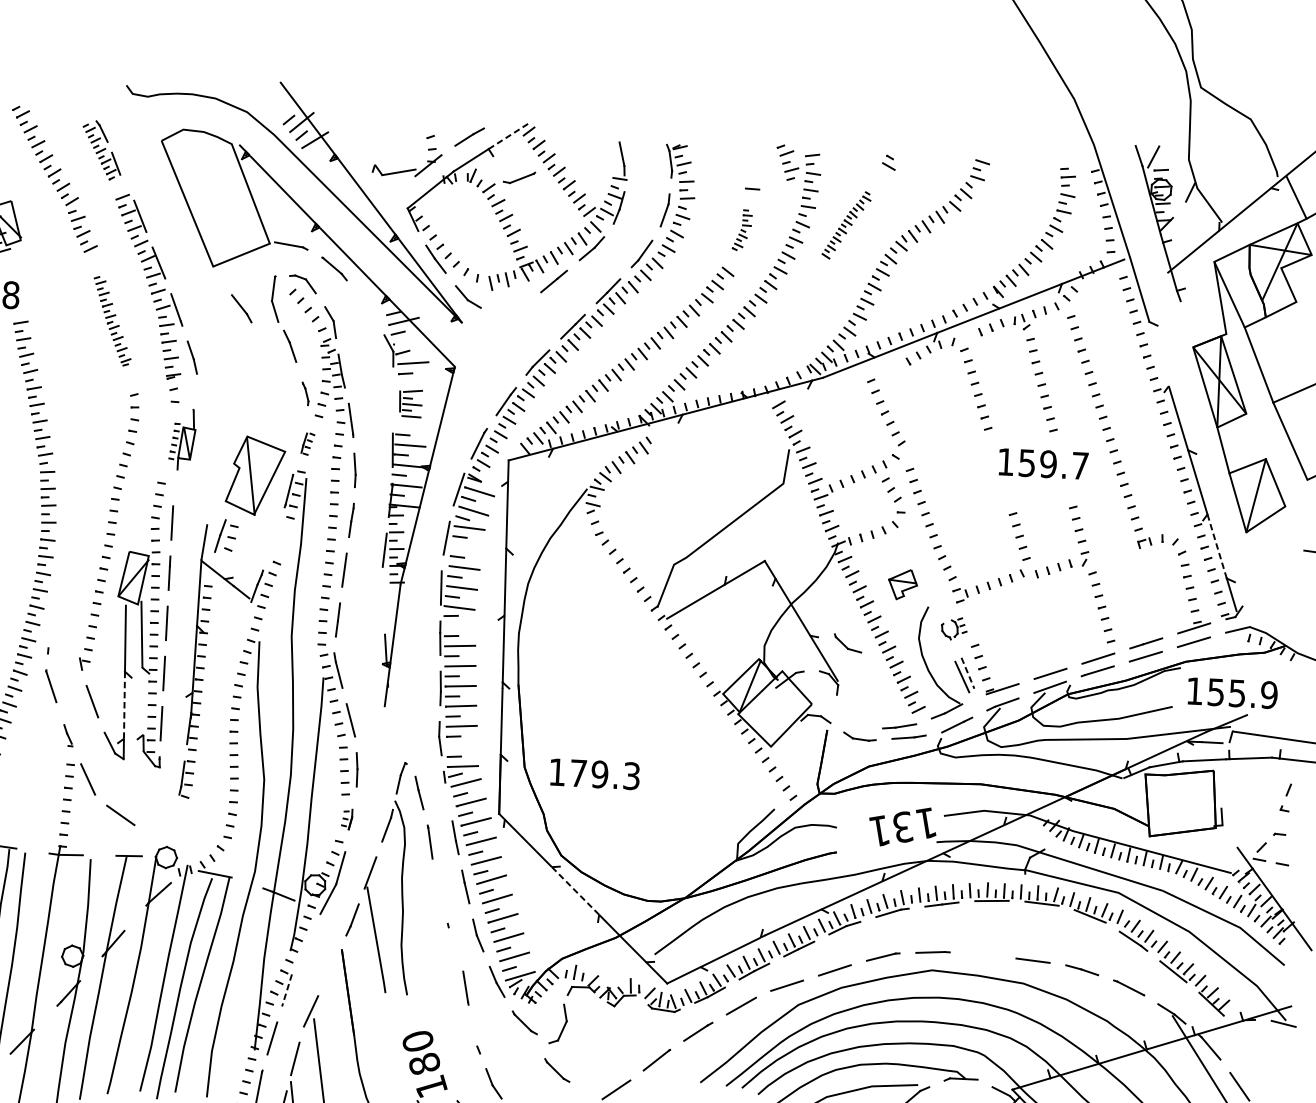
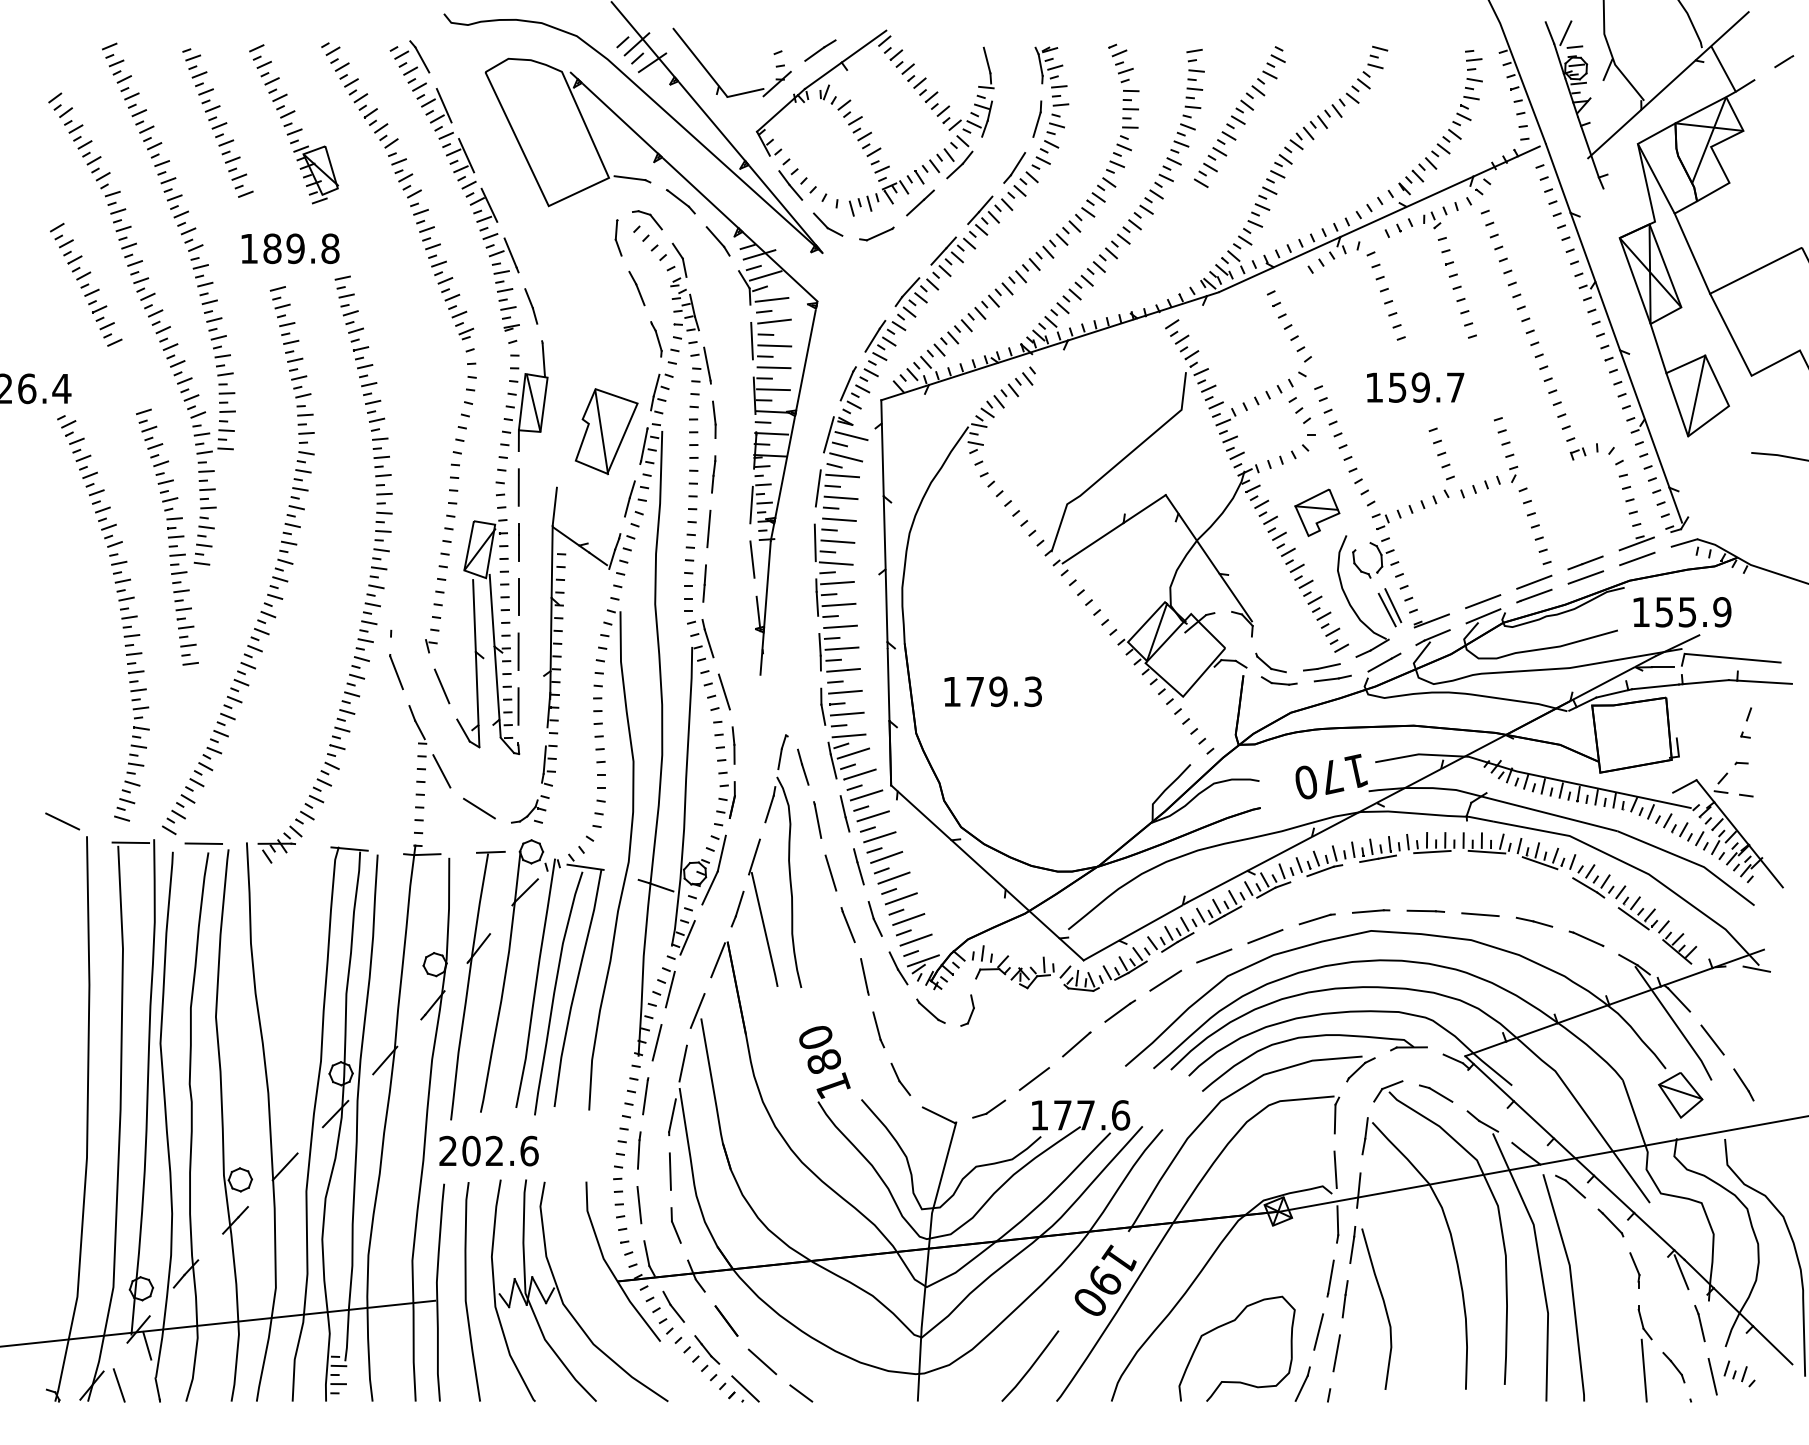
line: (510, 135) -> (864, 46), dashed -> solid
line: (354, 137) -> (695, 57), added
part: (101, 149) -> (420, 85), size x1.43
part: (787, 162) -> (1120, 63), moved
part: (519, 177) -> (876, 233), moved
part: (846, 224) -> (1235, 124), size x1.67
part: (742, 230) -> (1122, 136), size x1.67
part: (275, 298) -> (618, 237), size x0.71
part: (241, 308) -> (717, 241), moved
part: (112, 321) -> (442, 271), size x1.43
line: (408, 340) -> (765, 275), added
line: (1158, 354) -> (1582, 247), added
part: (305, 393) -> (656, 339), size x1.43
part: (410, 403) -> (771, 343), size x1.67
part: (182, 439) -> (525, 395), size x1.67
part: (307, 443) -> (661, 393), size x1.67
text: (1043, 463) -> (1415, 387), moved
part: (226, 535) -> (636, 498), moved
line: (1217, 545) -> (1657, 452), dashed -> solid
line: (466, 547) -> (840, 497), added
part: (903, 584) -> (1317, 512), size x1.43
line: (382, 600) -> (752, 559), added
line: (459, 625) -> (837, 582), added
part: (954, 628) -> (1375, 557), size x1.67
part: (847, 642) -> (1270, 662), moved
line: (968, 674) -> (1393, 606), dashed -> solid
line: (142, 700) -> (496, 682), added
line: (124, 705) -> (477, 688), dashed -> solid
part: (68, 735) -> (417, 724), size x1.67
line: (461, 745) -> (846, 713), added
text: (594, 773) -> (992, 691), moved
line: (447, 793) -> (833, 766), added
part: (167, 818) -> (530, 809), added
part: (346, 818) -> (725, 799), size x1.67
text: (892, 829) -> (1319, 779), 131 -> 170
line: (1226, 853) -> (1684, 786), added
line: (439, 890) -> (830, 872), added
line: (575, 891) -> (978, 865), dashed -> solid
line: (453, 941) -> (848, 926), added
line: (305, 943) -> (687, 937), added
line: (982, 954) -> (1425, 910), added
line: (331, 966) -> (717, 960), added
line: (287, 991) -> (670, 990), dashed -> solid
part: (558, 1023) -> (967, 1010), size x0.71
line: (474, 1033) -> (876, 1025), added
part: (556, 1069) -> (968, 1060), removed

